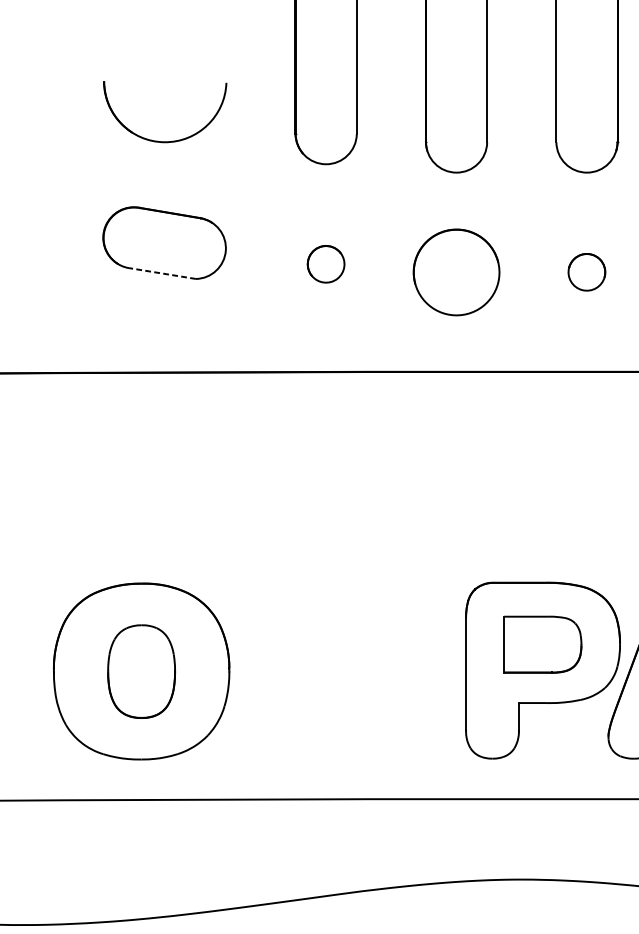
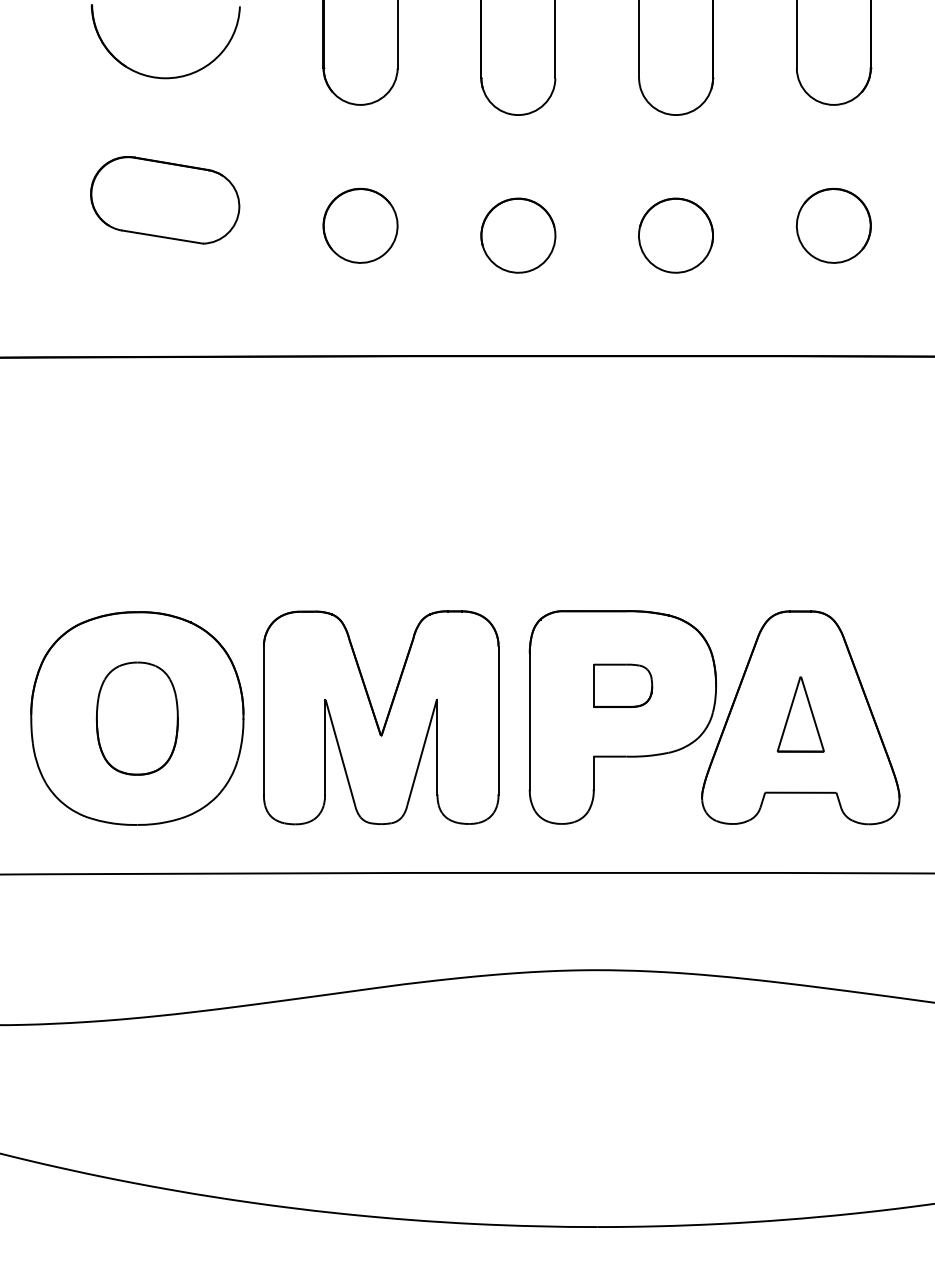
part: (326, 263) -> (360, 225), size x1.67
part: (456, 272) -> (518, 235), size x0.71
part: (586, 272) -> (675, 235), size x1.67
line: (162, 273) -> (162, 237), dashed -> solid
part: (543, 644) -> (623, 685), size x0.62
part: (343, 670) -> (381, 717), added

